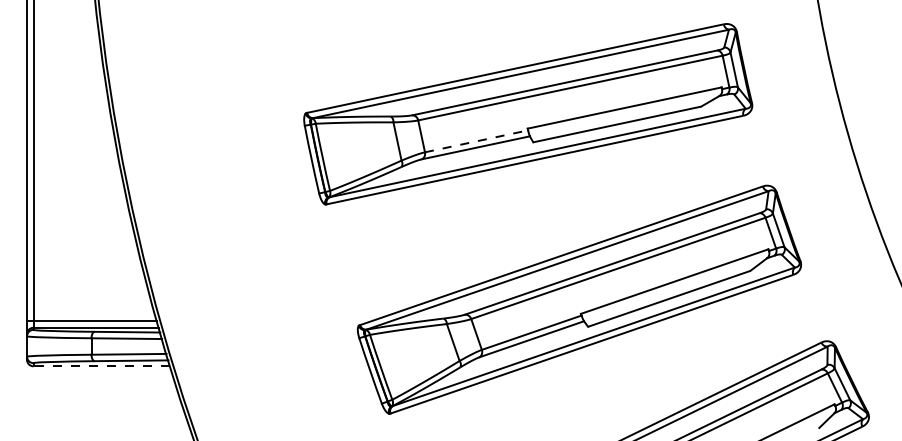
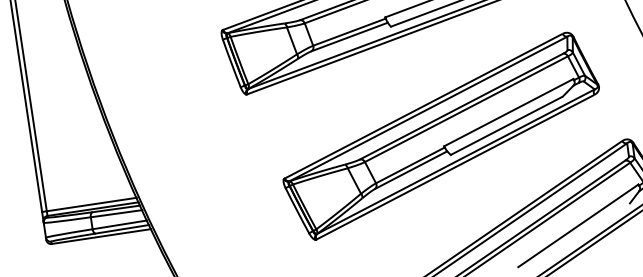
line: (476, 141) -> (349, 32), dashed -> solid
line: (101, 366) -> (101, 236), dashed -> solid

